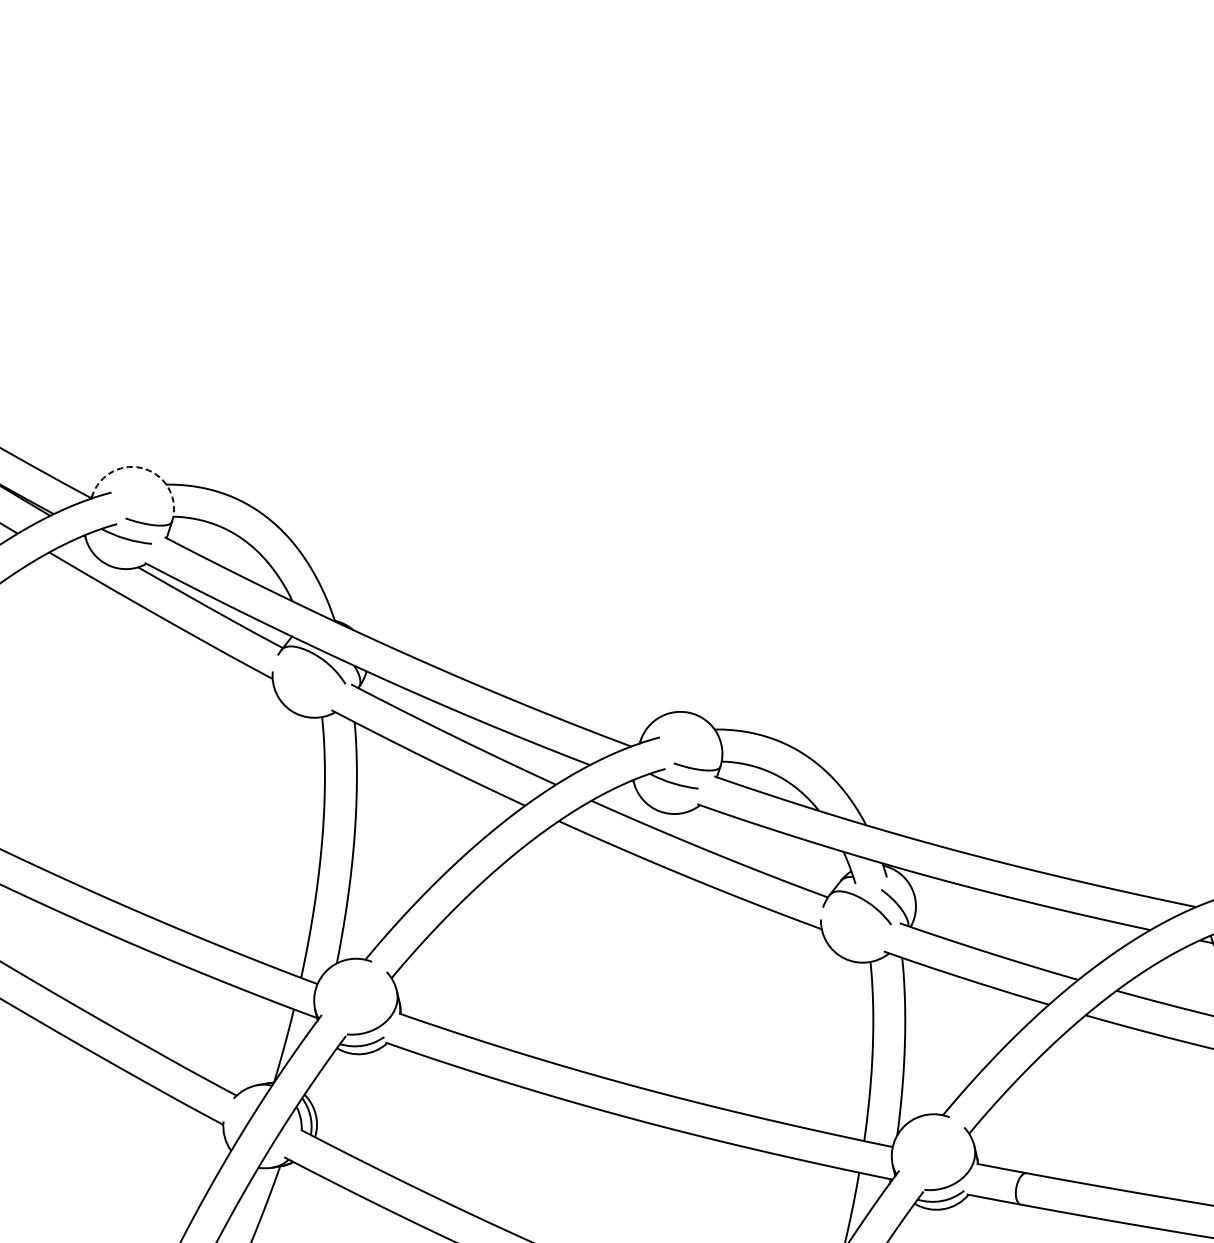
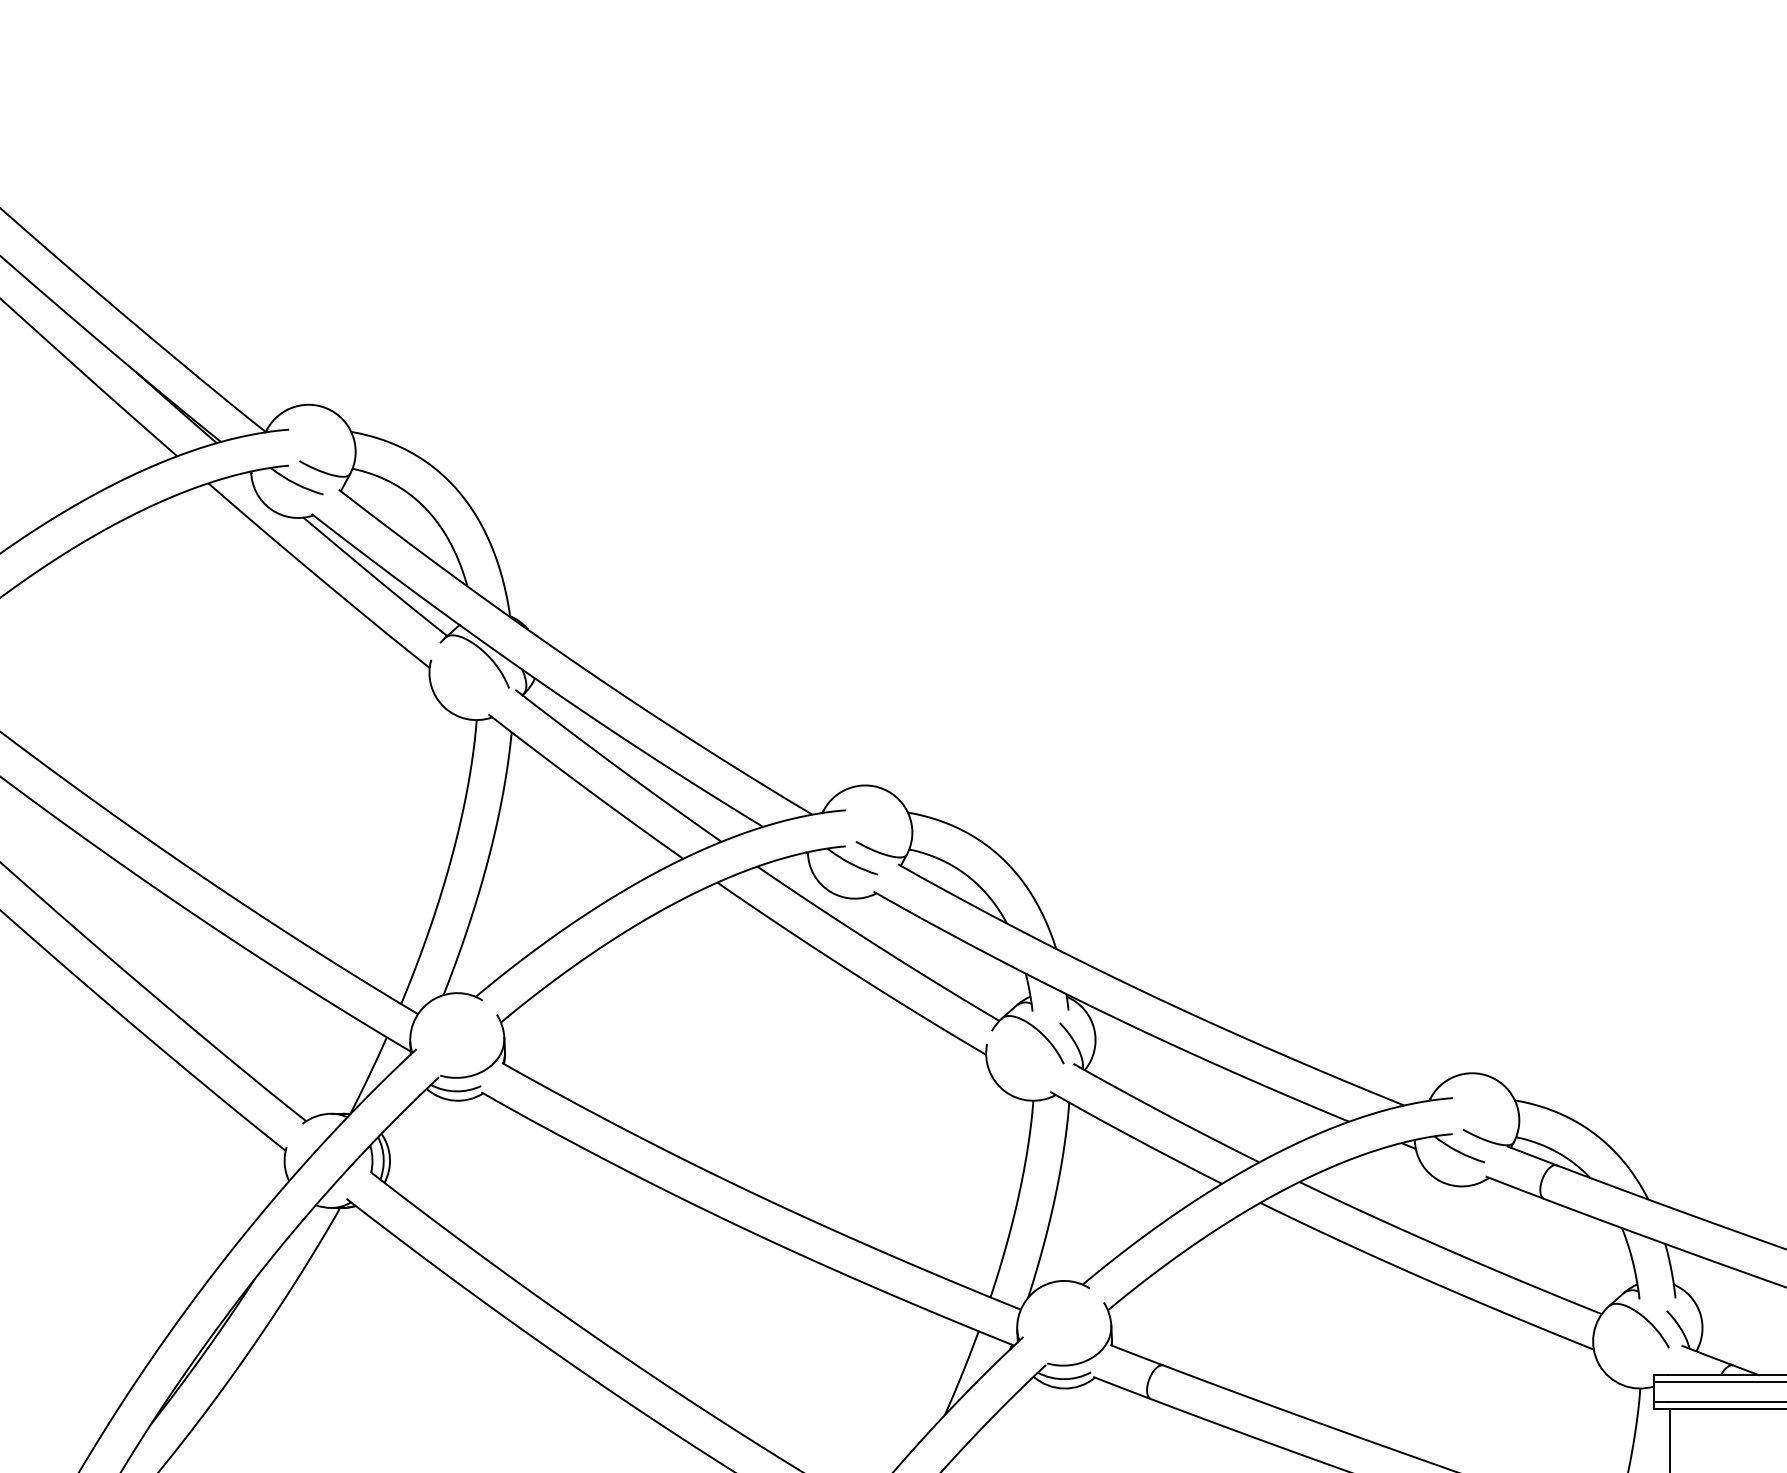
arc: (145, 468) -> (331, 410), dashed -> solid

